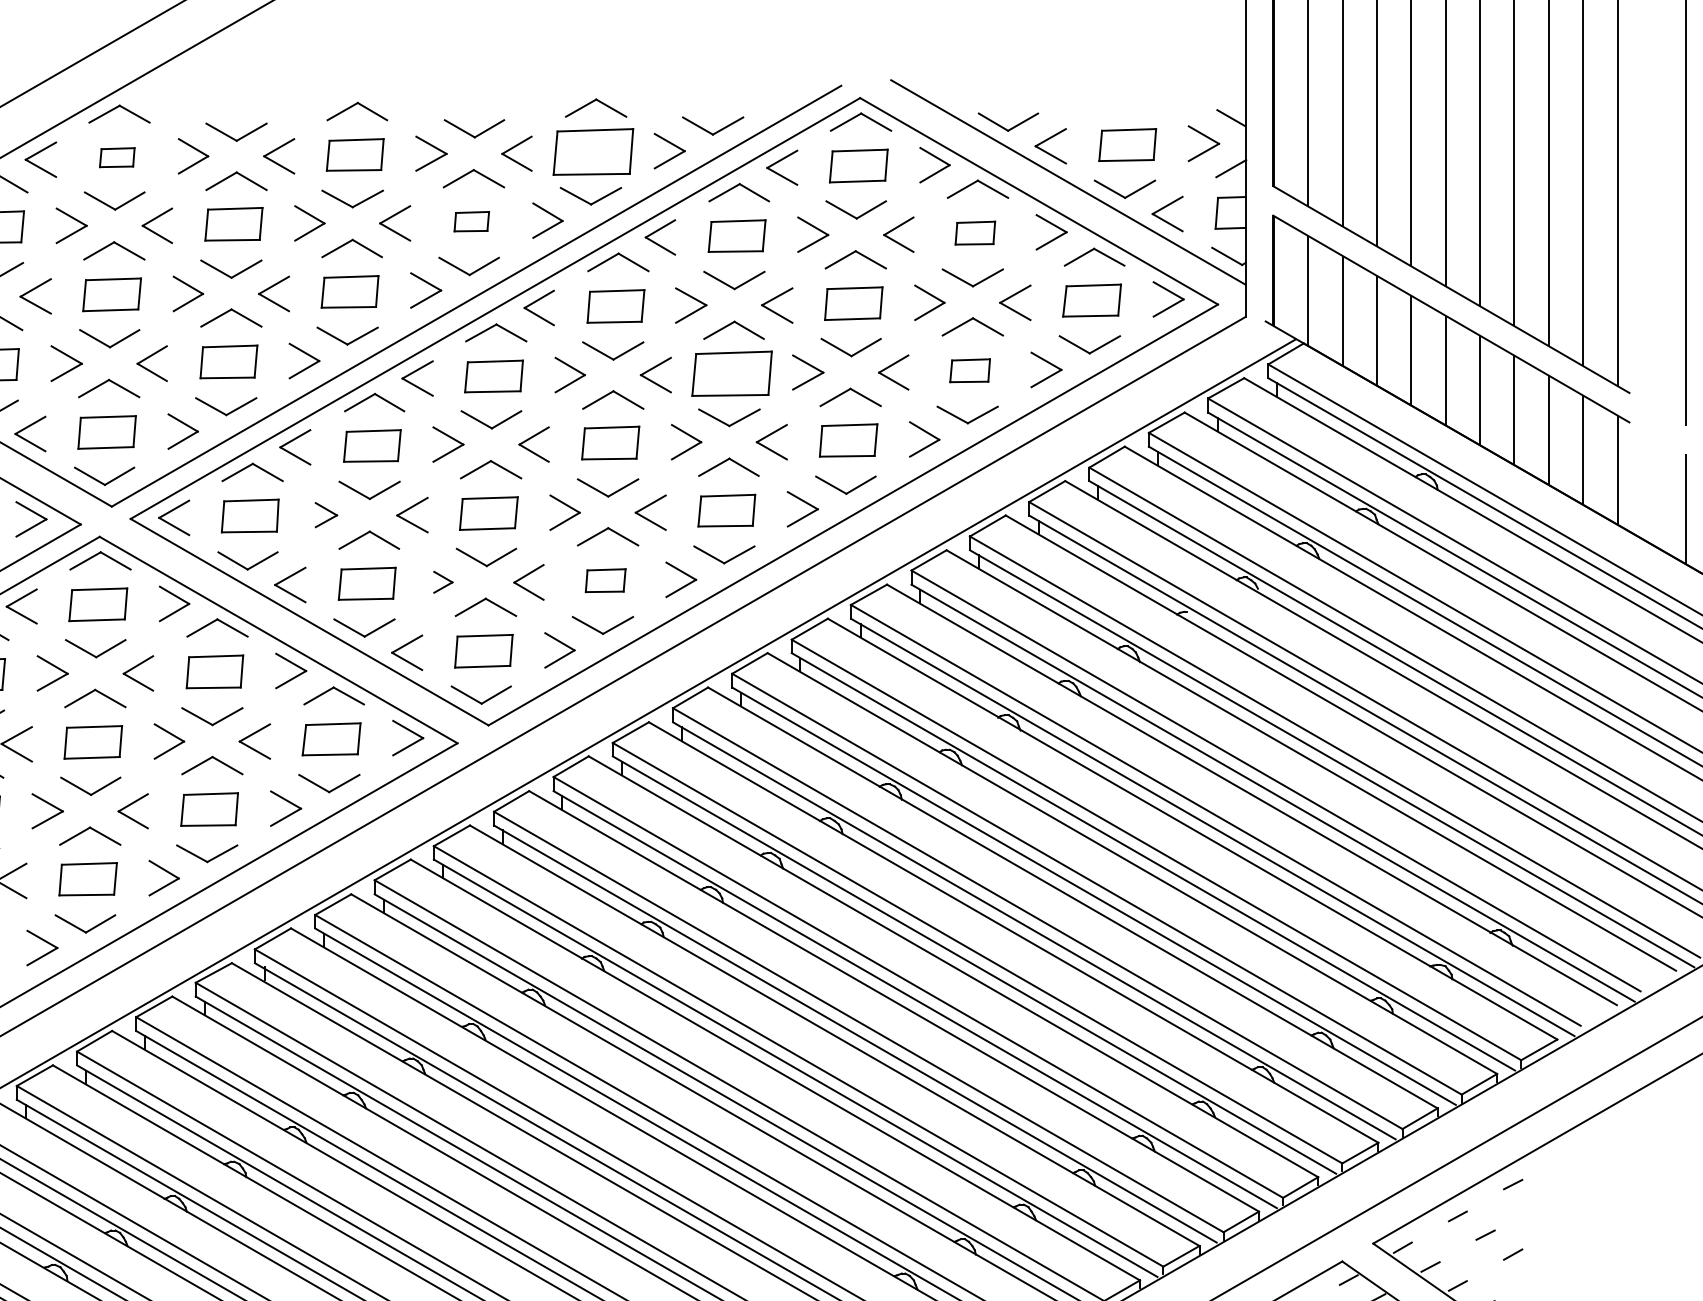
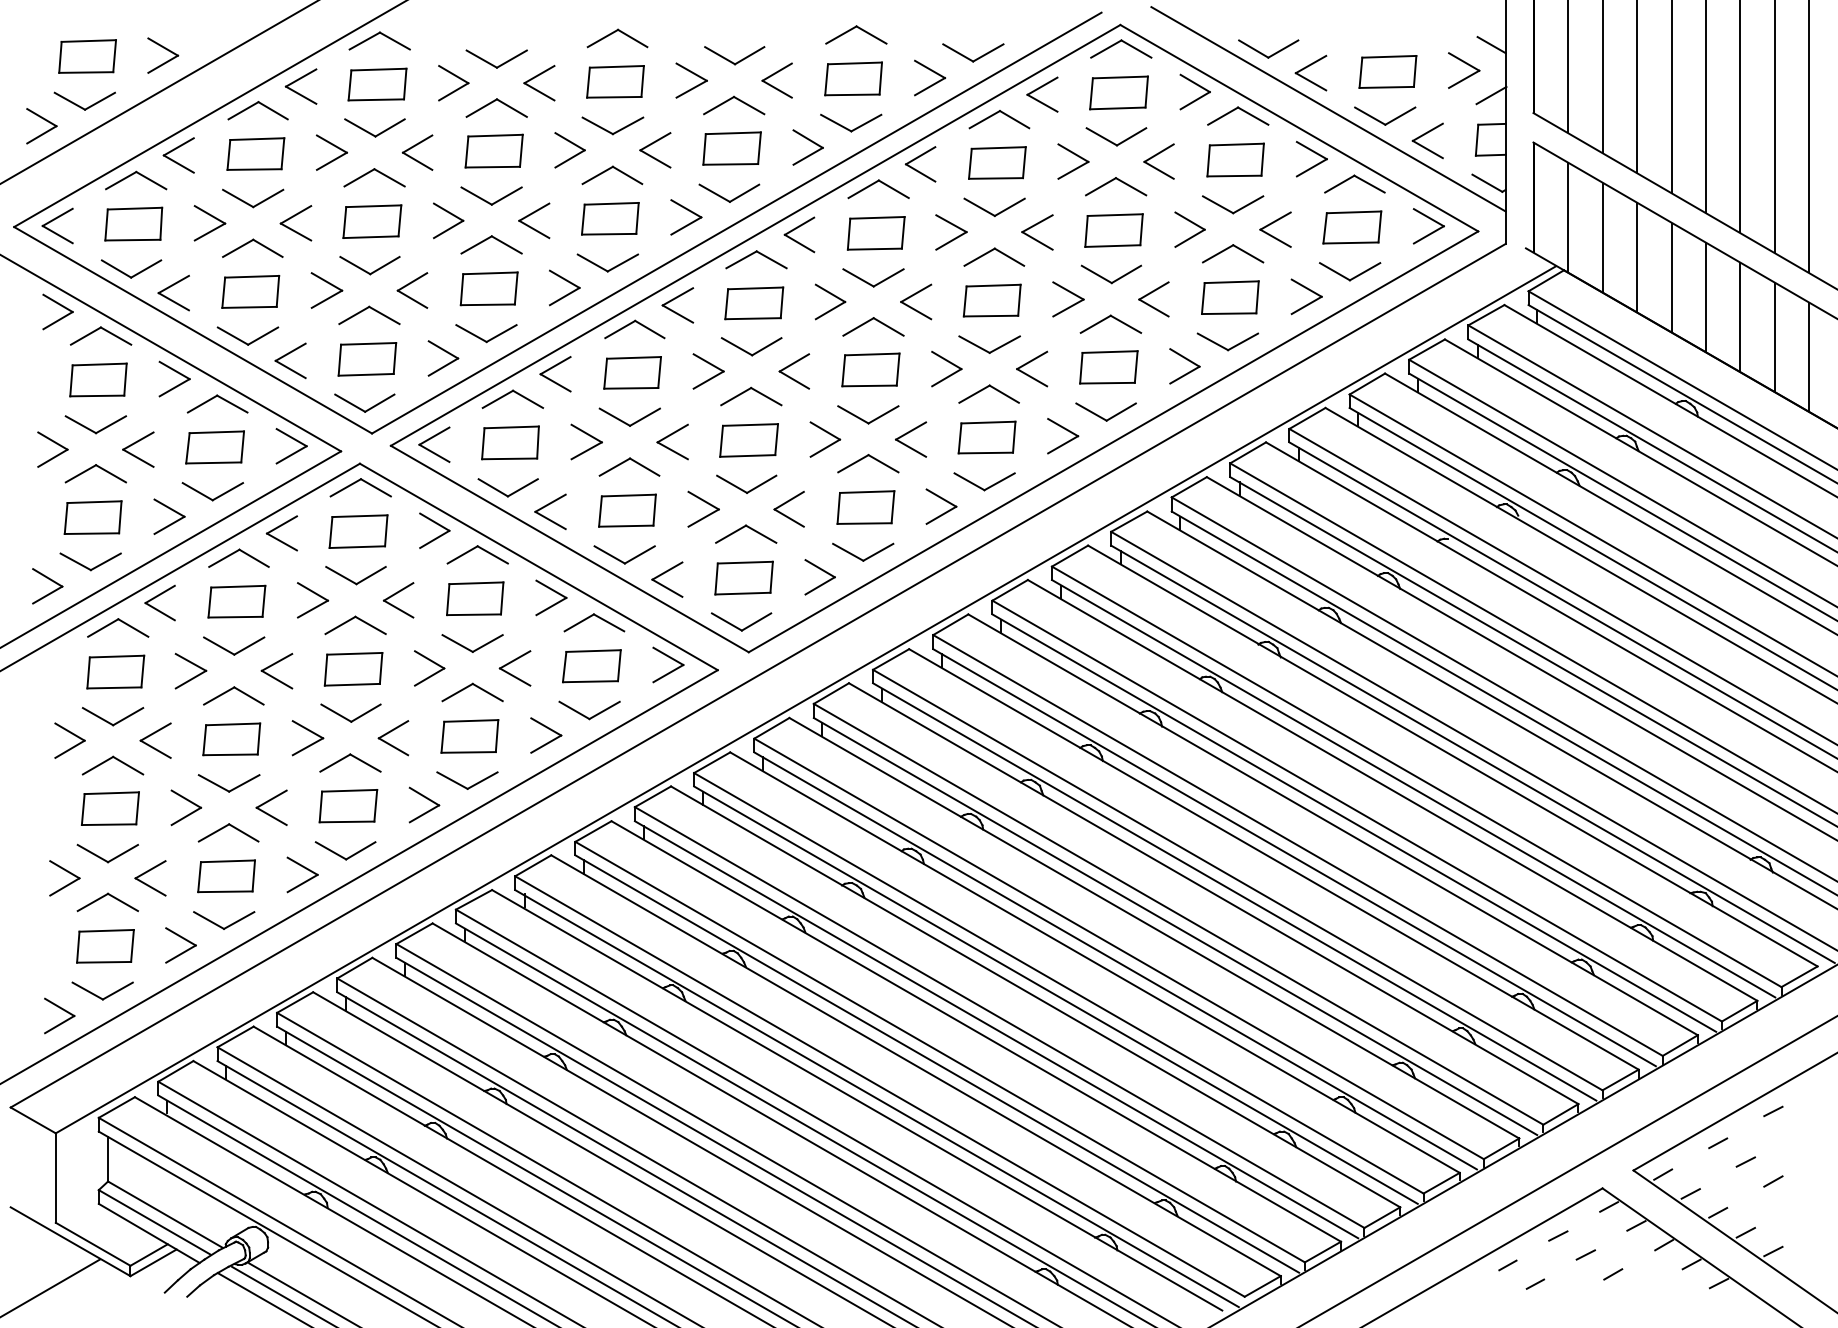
part: (593, 151) -> (853, 78), size x0.71
part: (117, 157) -> (377, 84), size x1.67
part: (471, 221) -> (731, 148), size x1.67
part: (975, 232) -> (1235, 159), size x1.43
part: (970, 370) -> (1230, 297), size x1.43
part: (731, 373) -> (991, 300), size x0.71
part: (326, 514) -> (586, 441), size x1.43
part: (605, 580) -> (865, 507), size x1.43
part: (443, 581) -> (703, 508), size x1.67

